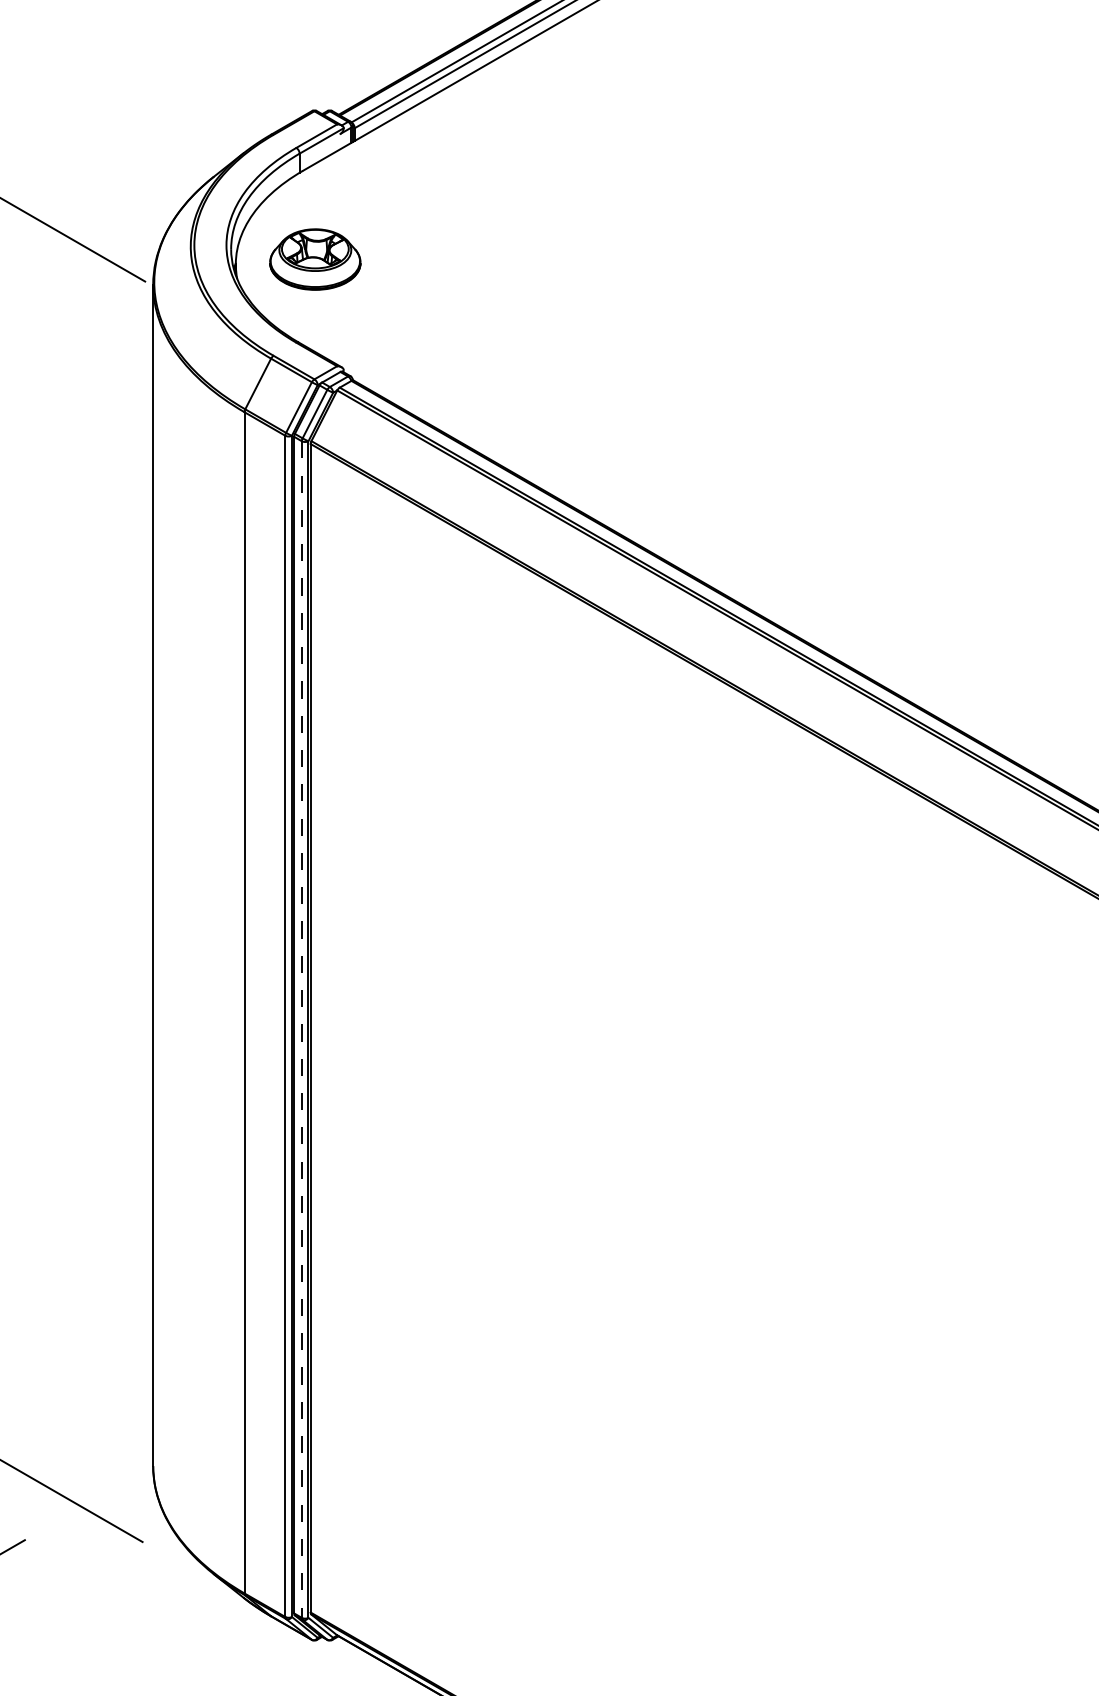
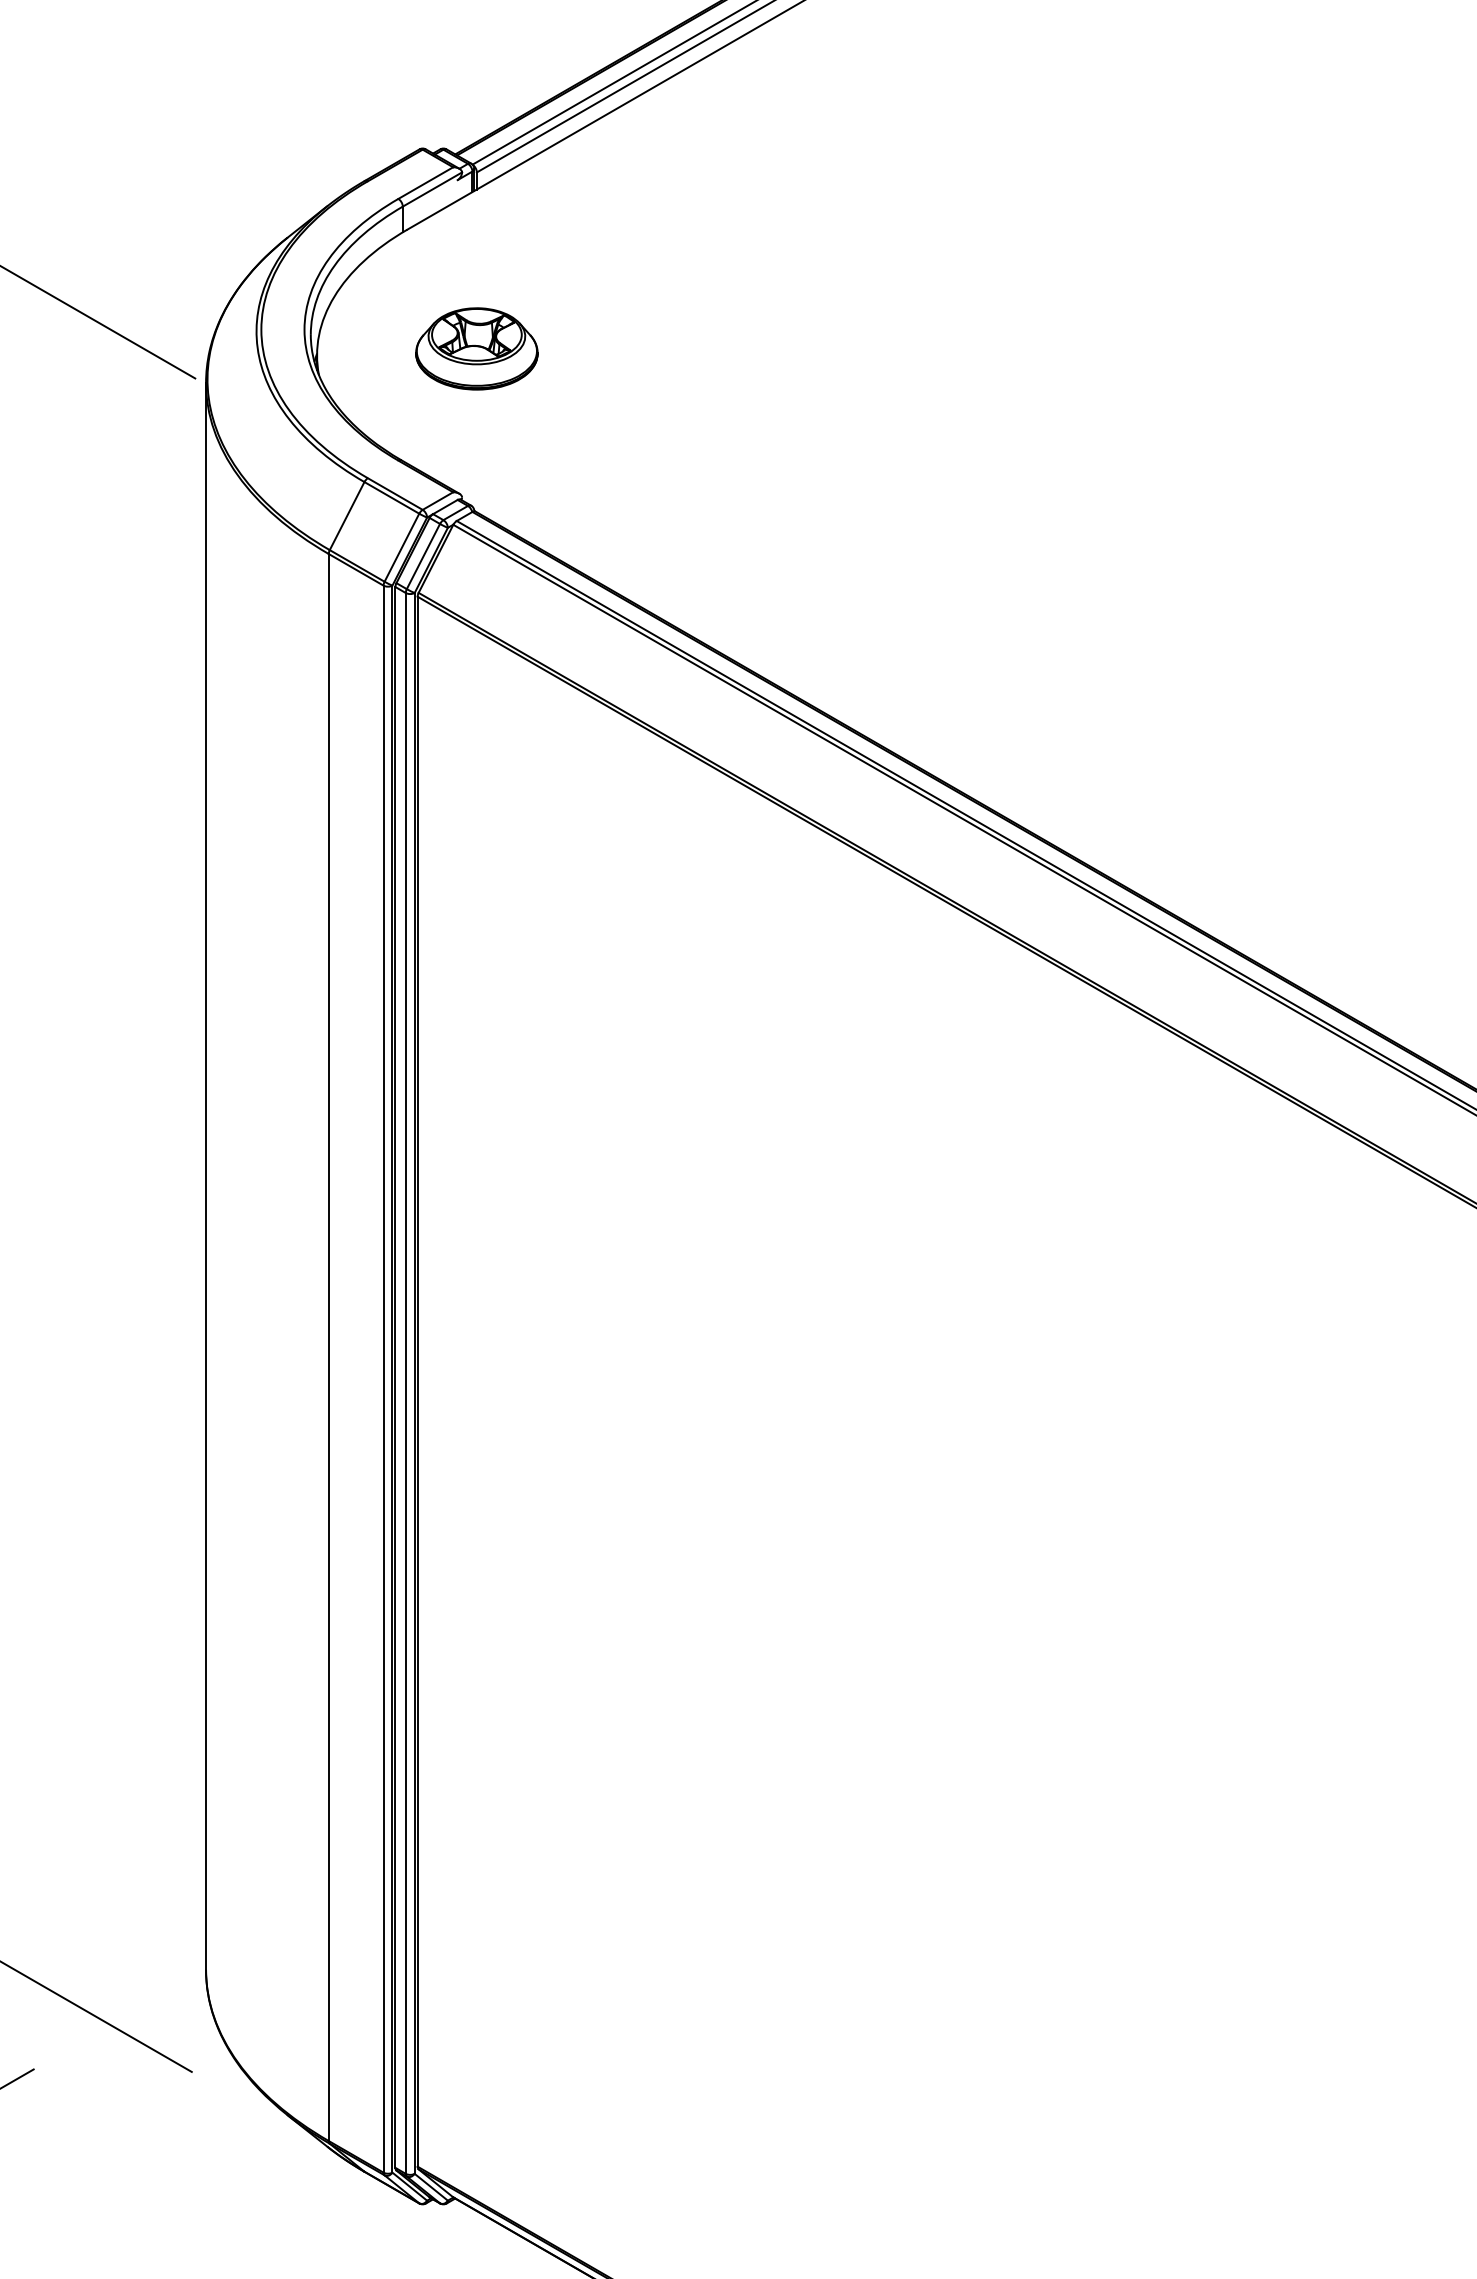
part: (315, 259) -> (476, 348), moved
line: (301, 1029) -> (405, 1383), dashed -> solid

